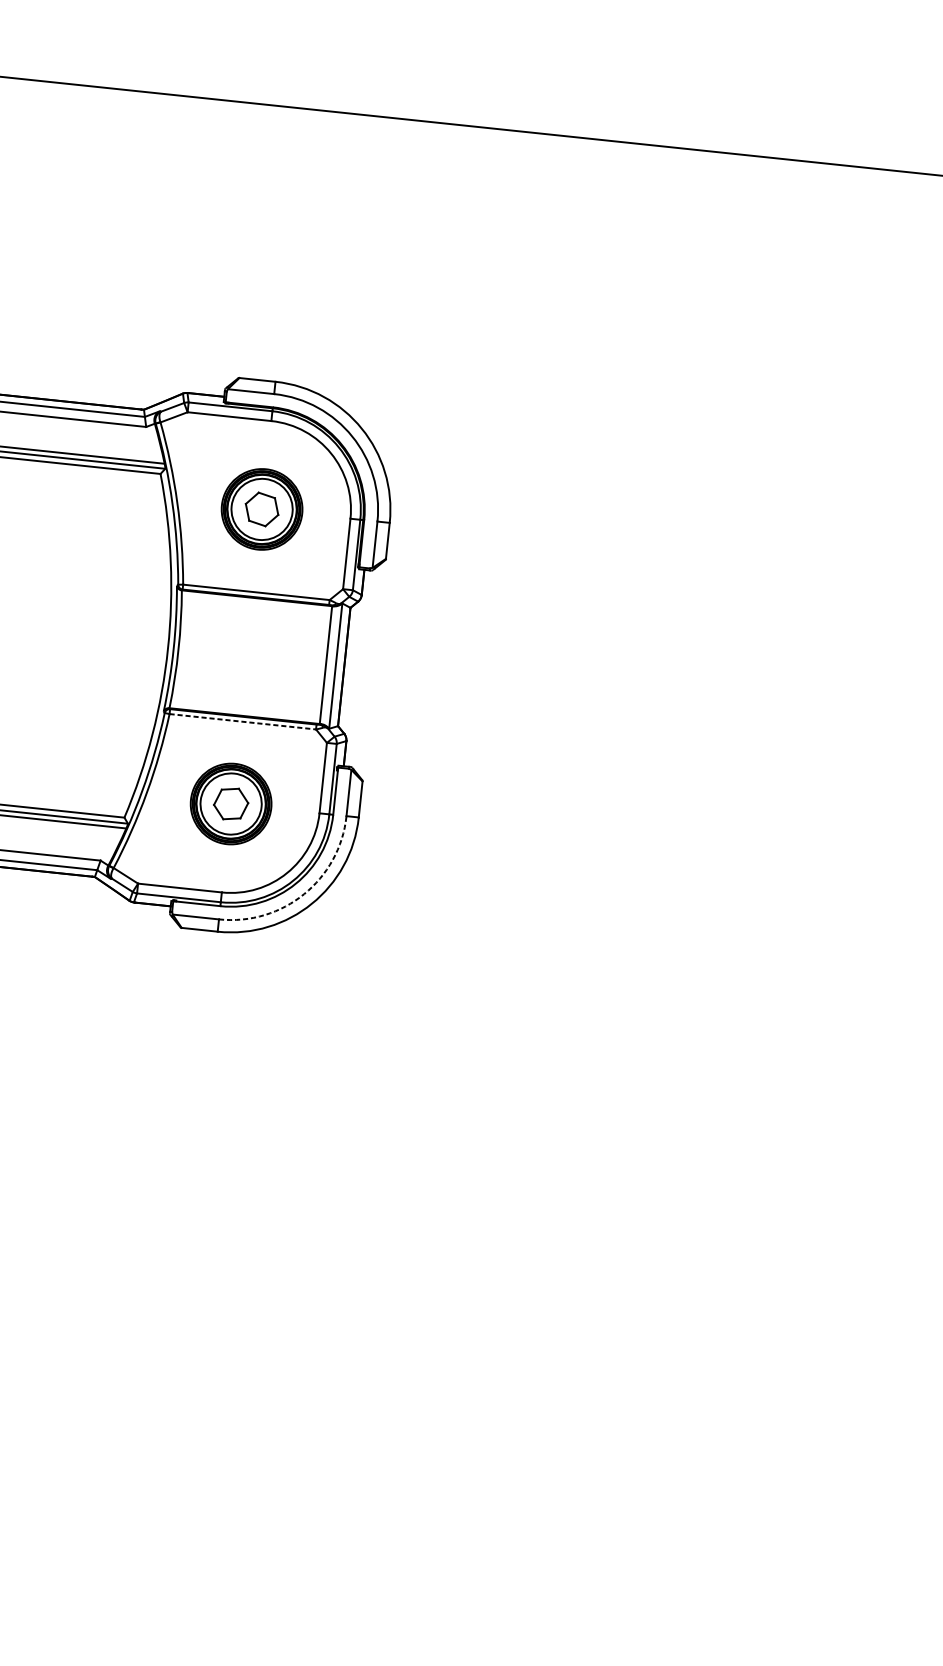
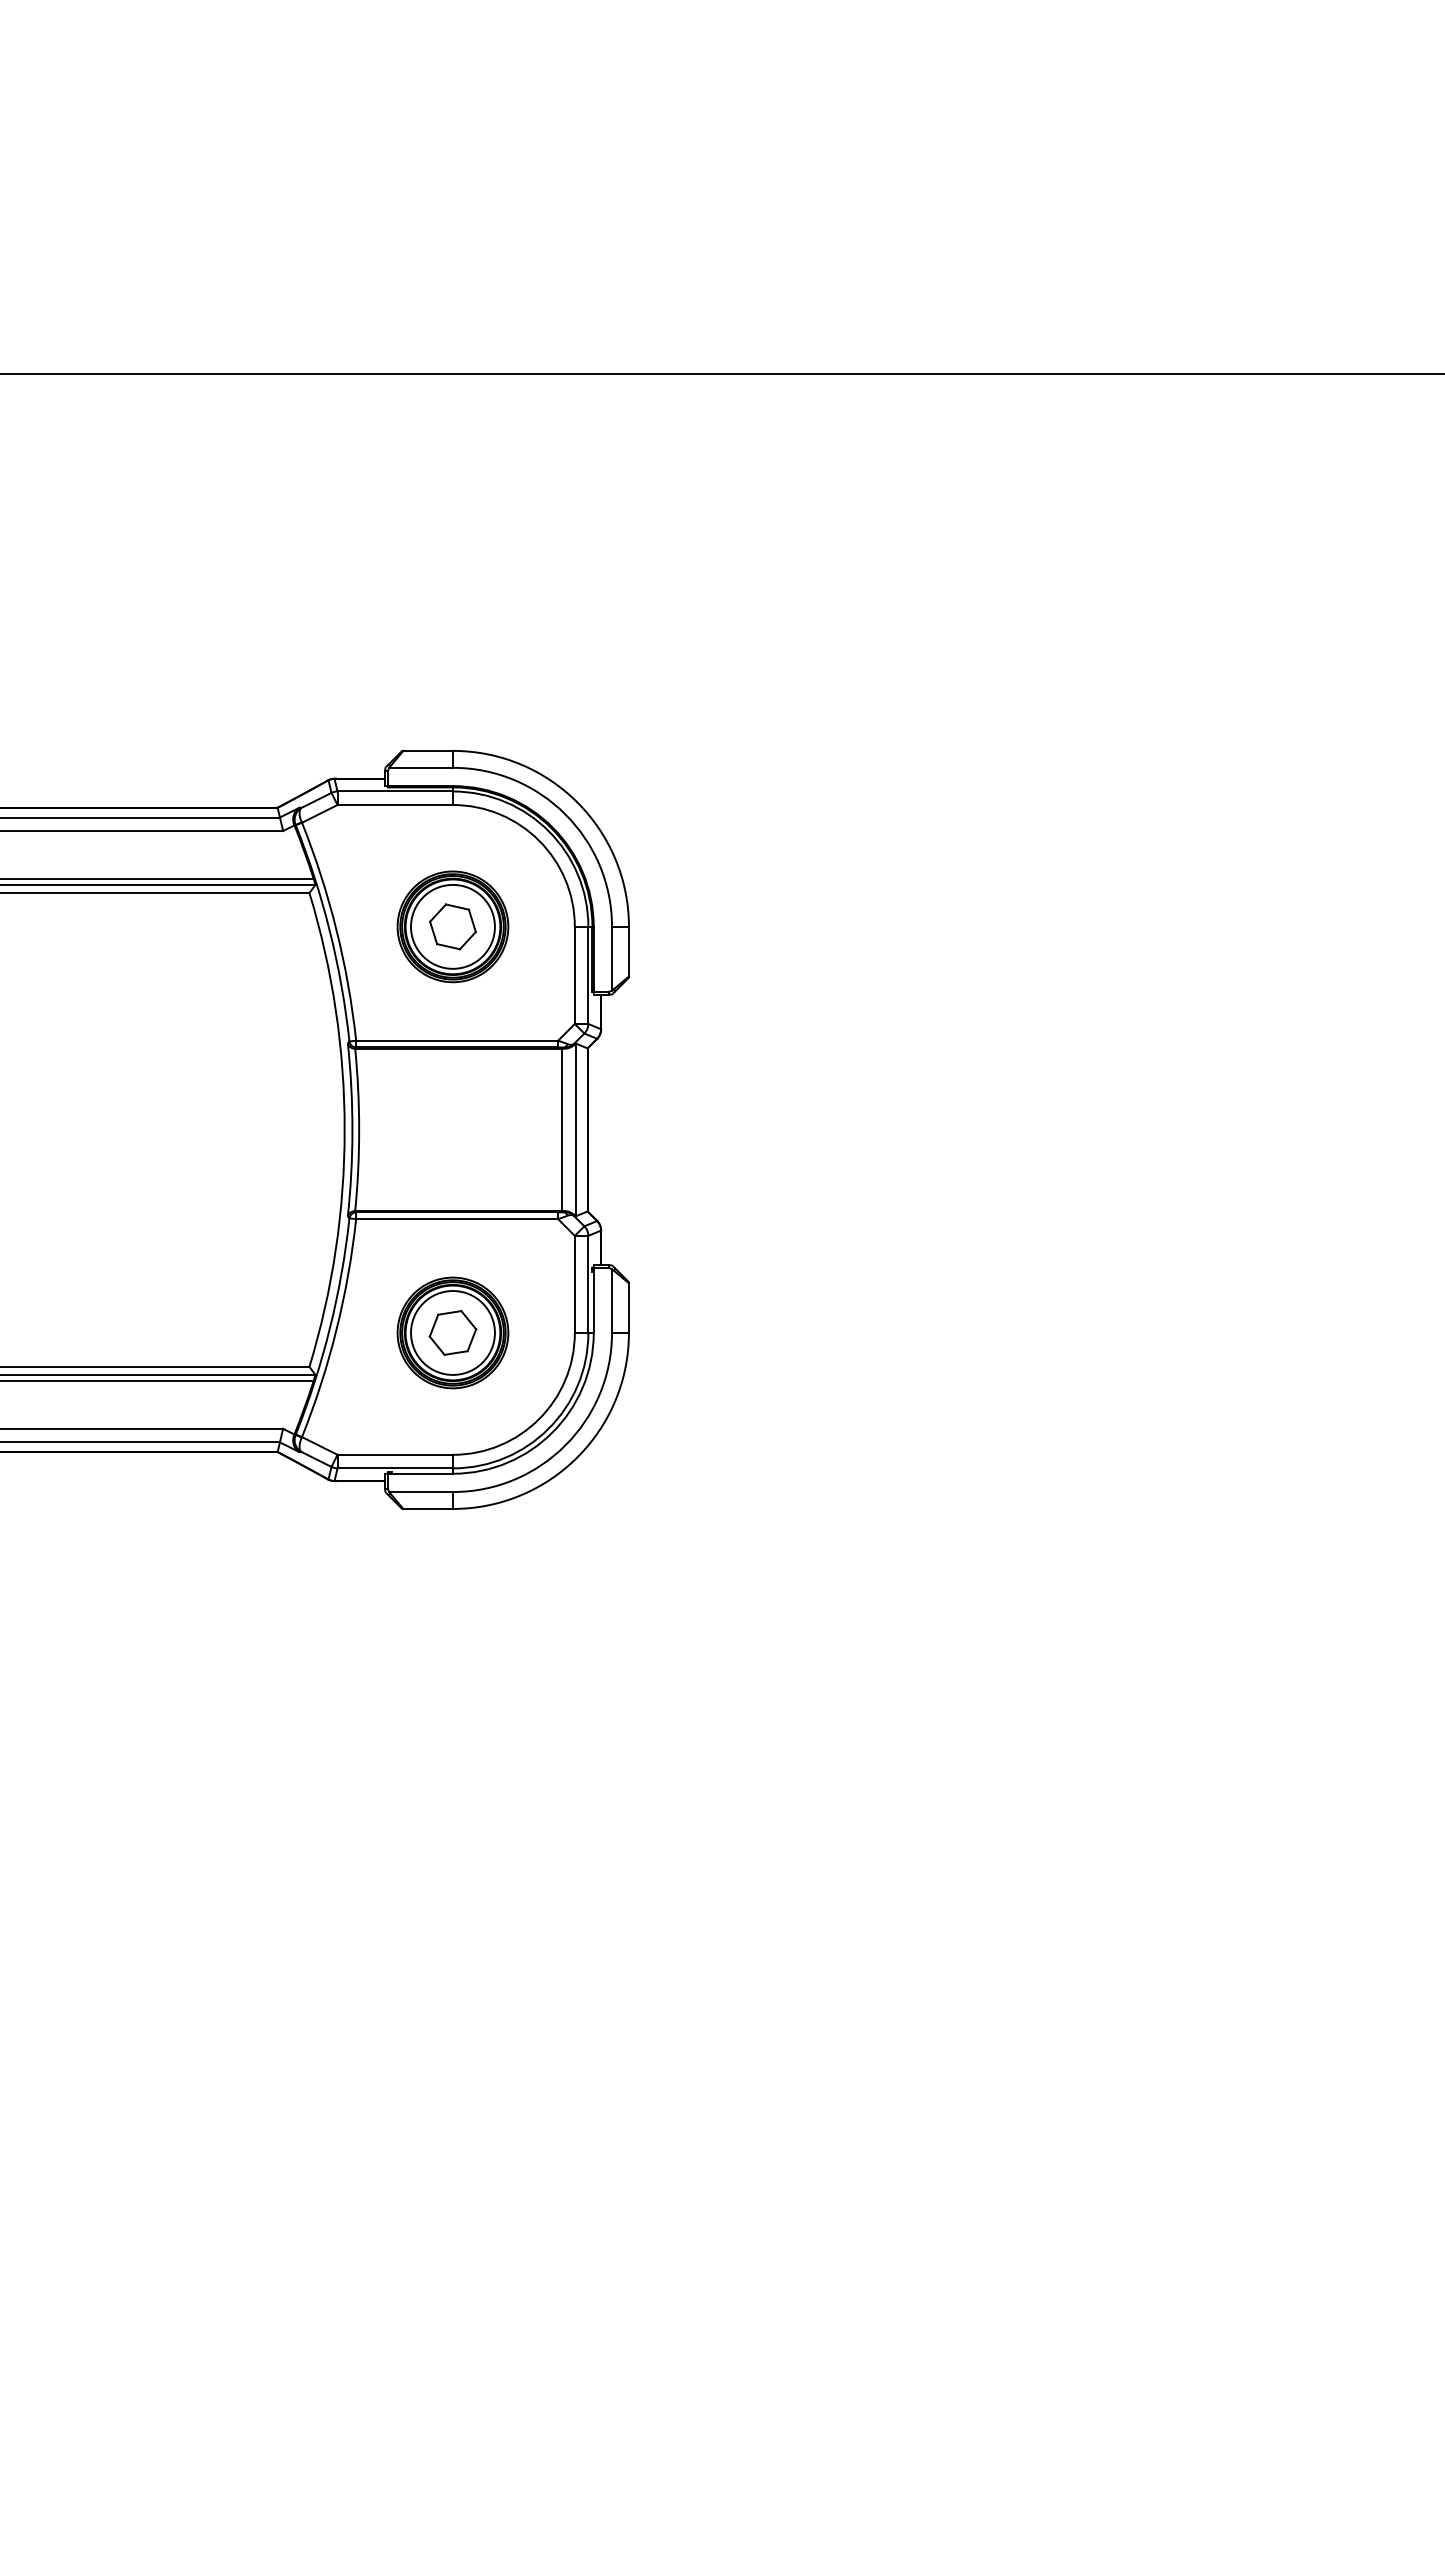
line: (243, 722) -> (457, 1219), dashed -> solid
arc: (304, 894) -> (565, 1445), dashed -> solid

